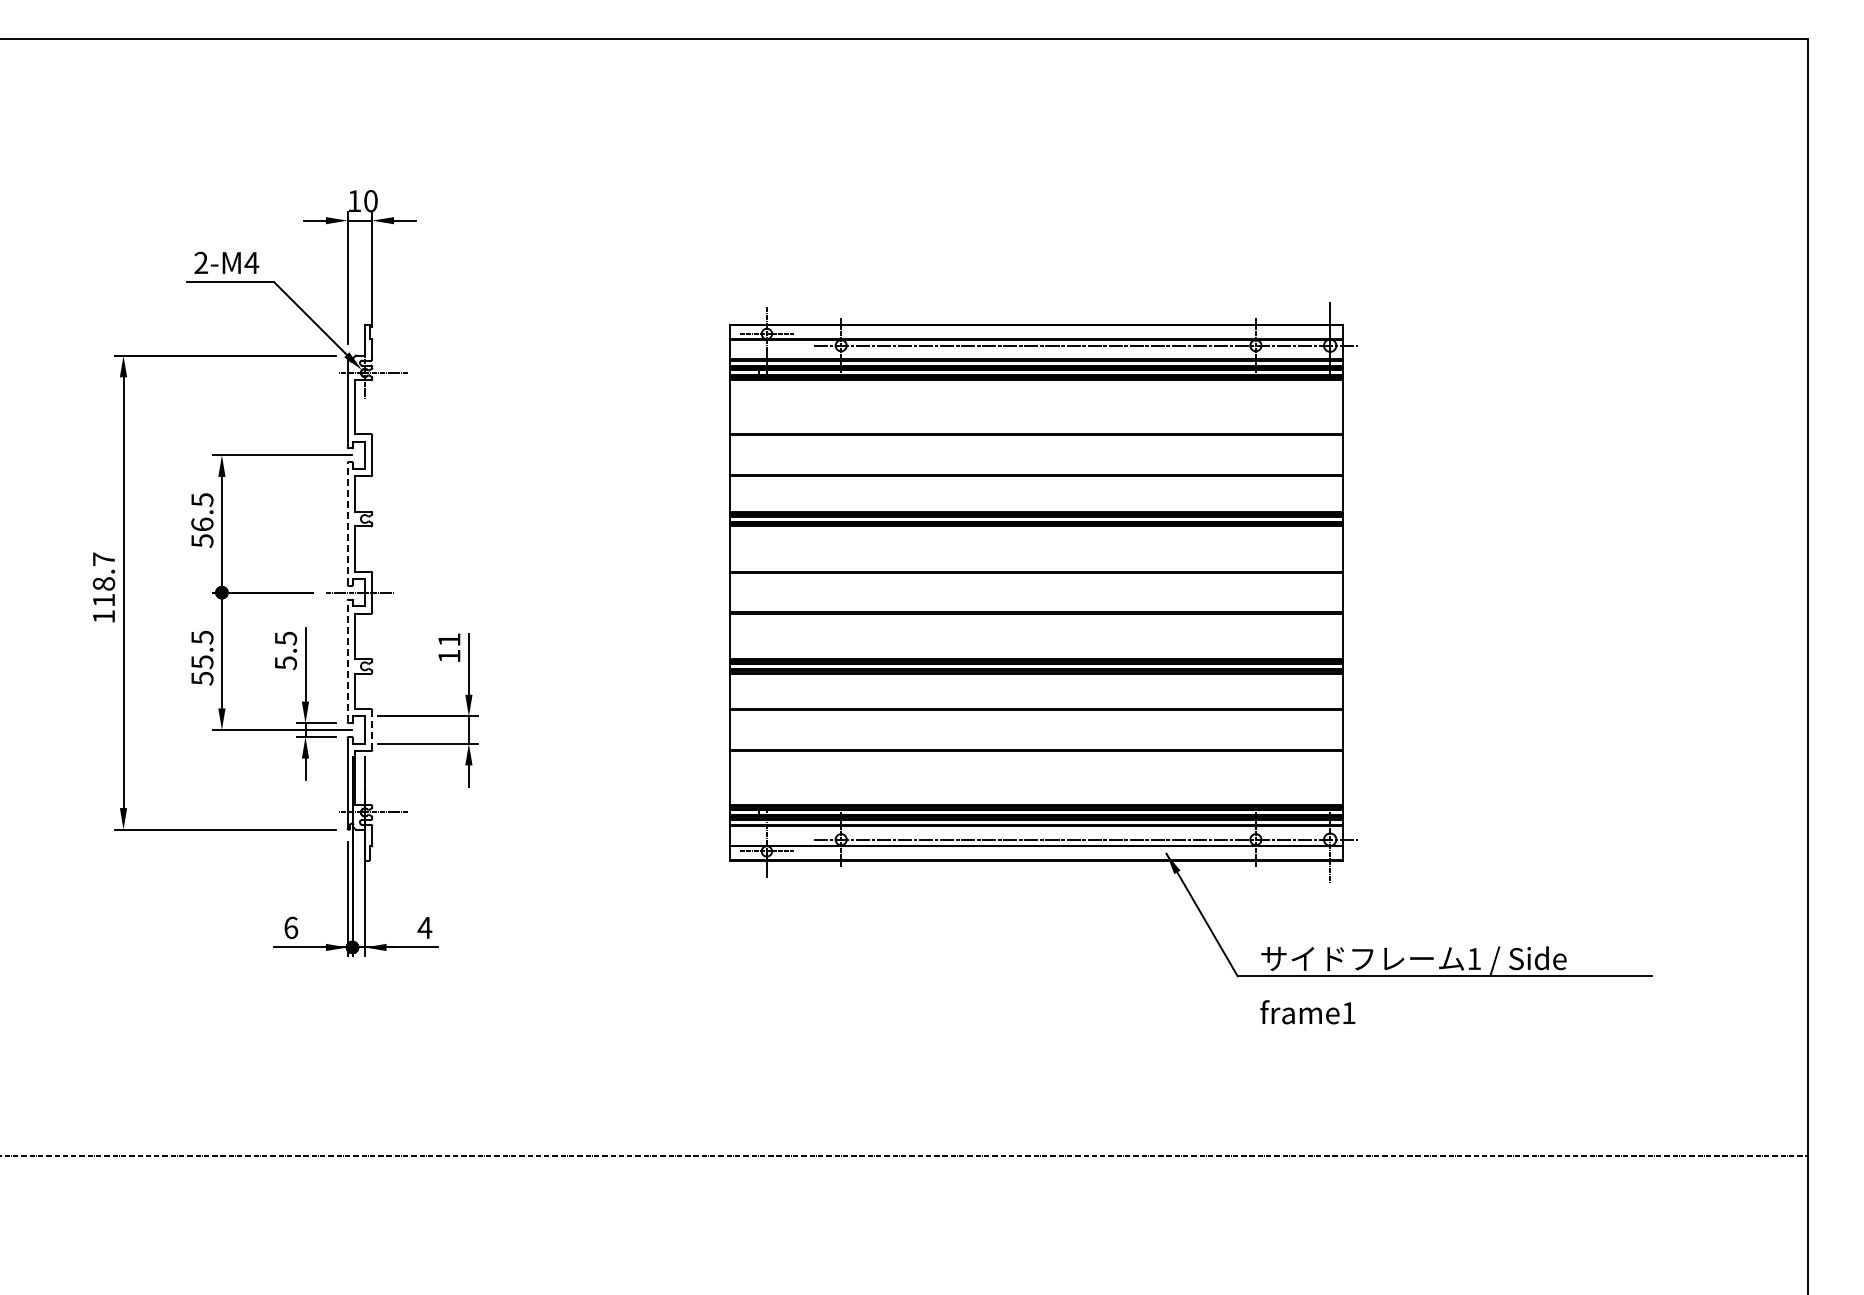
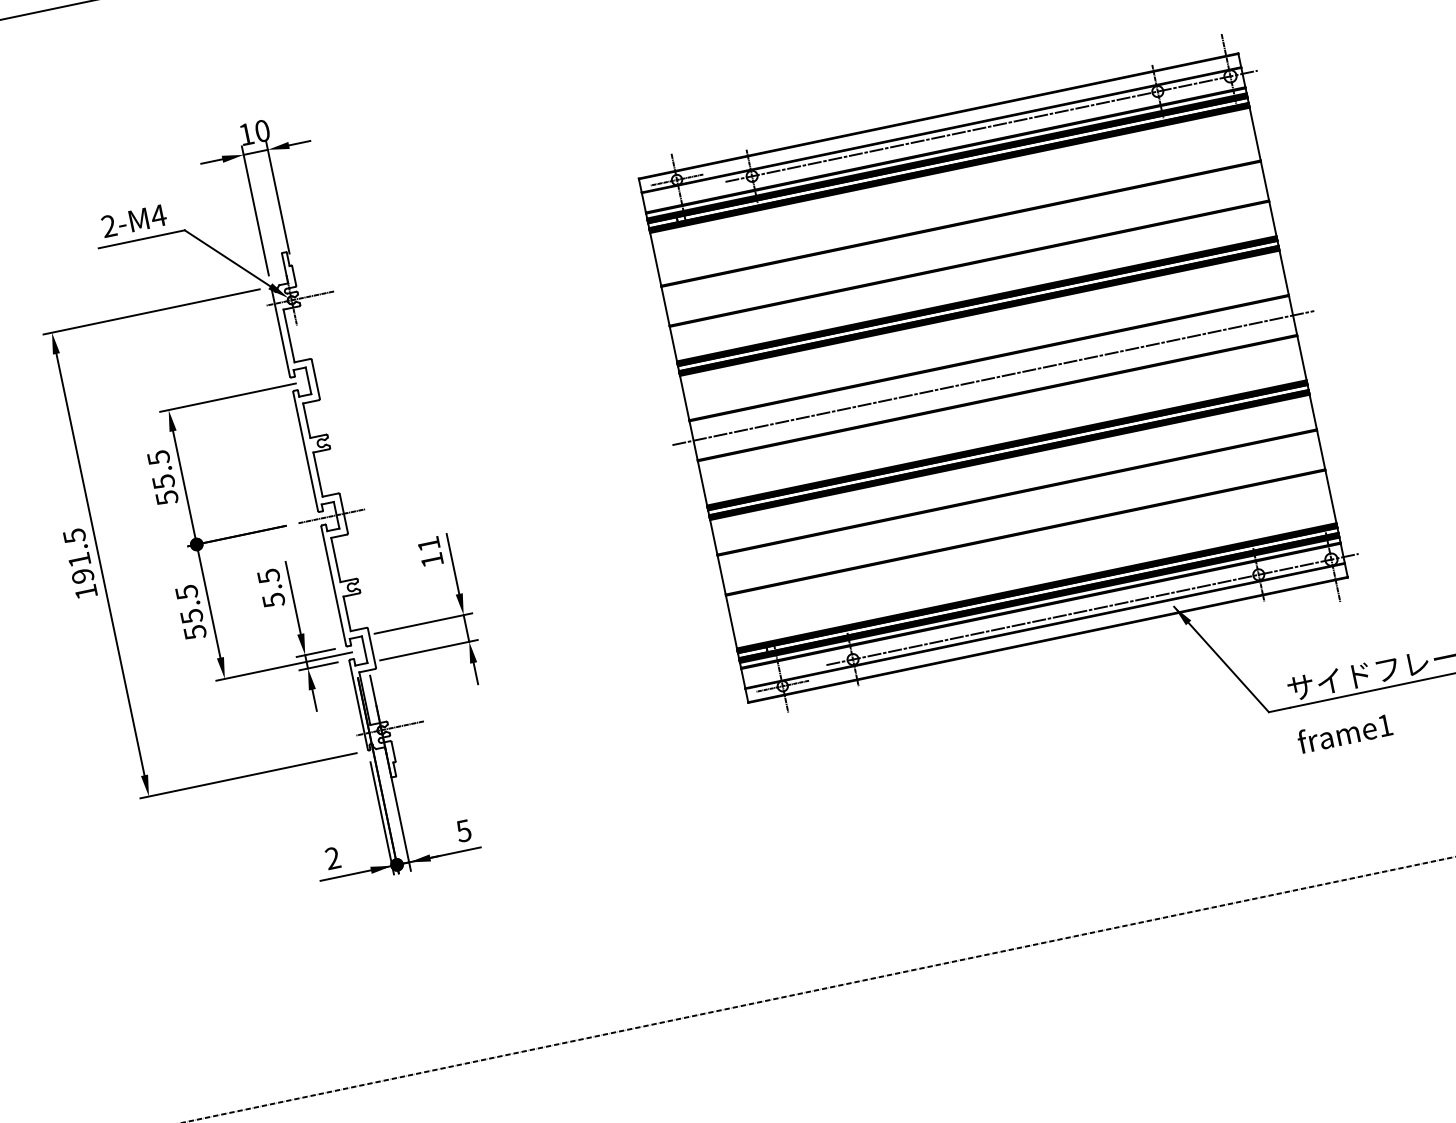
line: (347, 523) -> (305, 451), dashed -> solid
text: (202, 524) -> (163, 481), 56.5 -> 55.5
text: (103, 579) -> (78, 555), 118.7 -> 191.5
line: (1036, 592) -> (993, 377), added
line: (347, 661) -> (333, 586), dashed -> solid
line: (372, 730) -> (372, 648), dashed -> solid
text: (291, 927) -> (333, 857), 6 -> 2
text: (424, 928) -> (463, 831), 4 -> 5

